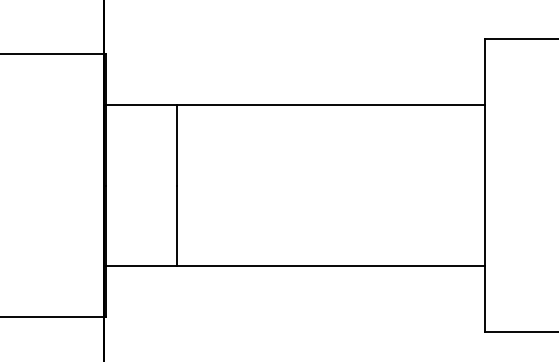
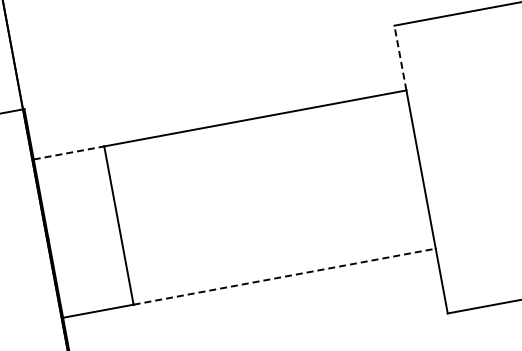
line: (484, 72) -> (400, 58), solid -> dashed
line: (141, 105) -> (69, 153), solid -> dashed
line: (331, 266) -> (285, 276), solid -> dashed

